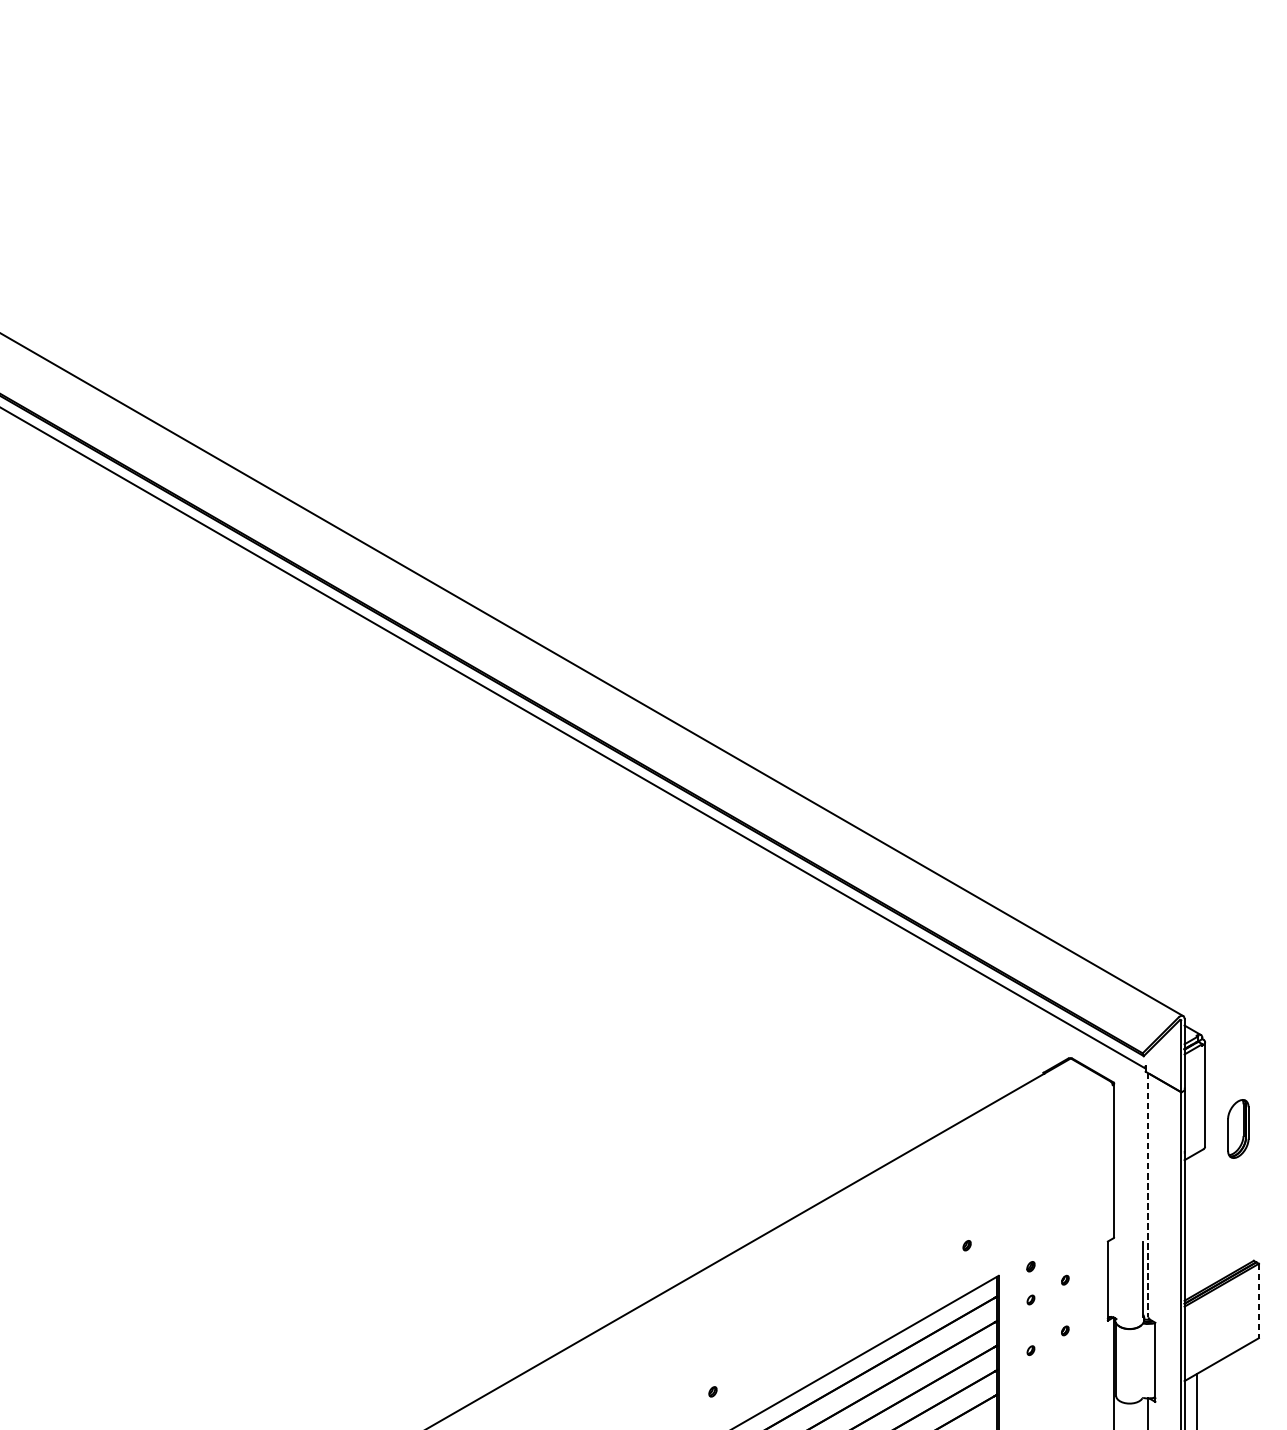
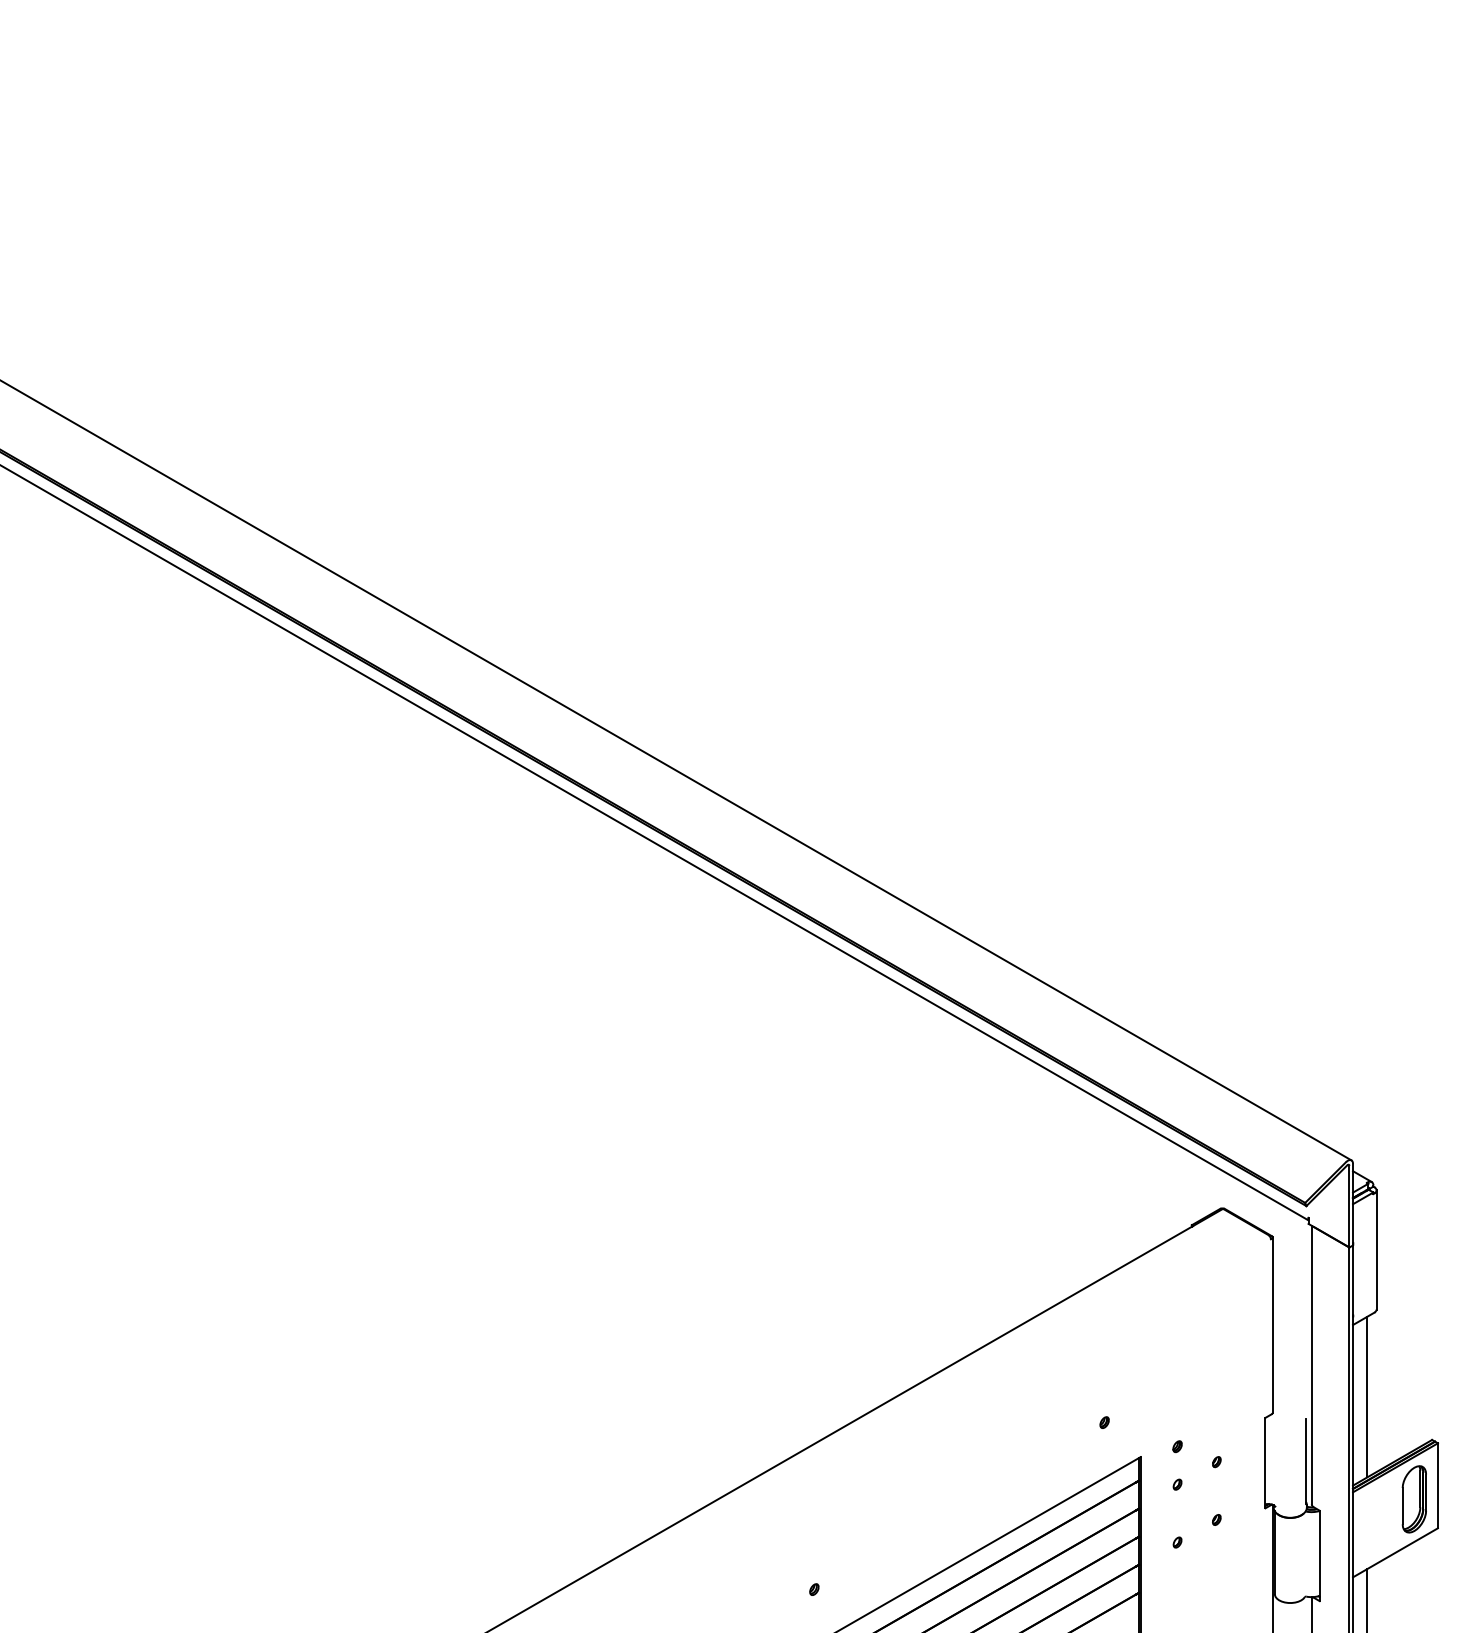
part: (1237, 1129) -> (1413, 1499), moved
line: (1148, 1195) -> (1311, 1365), dashed -> solid
line: (1197, 1222) -> (1367, 1396), added
line: (1258, 1300) -> (1437, 1485), dashed -> solid

